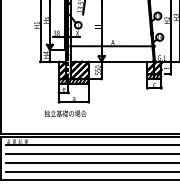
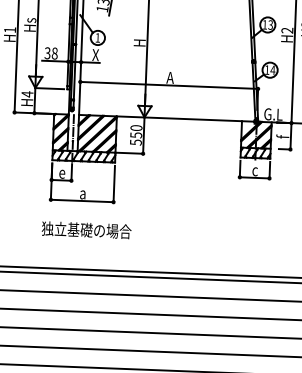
text: (65, 113) -> (86, 229), moved

